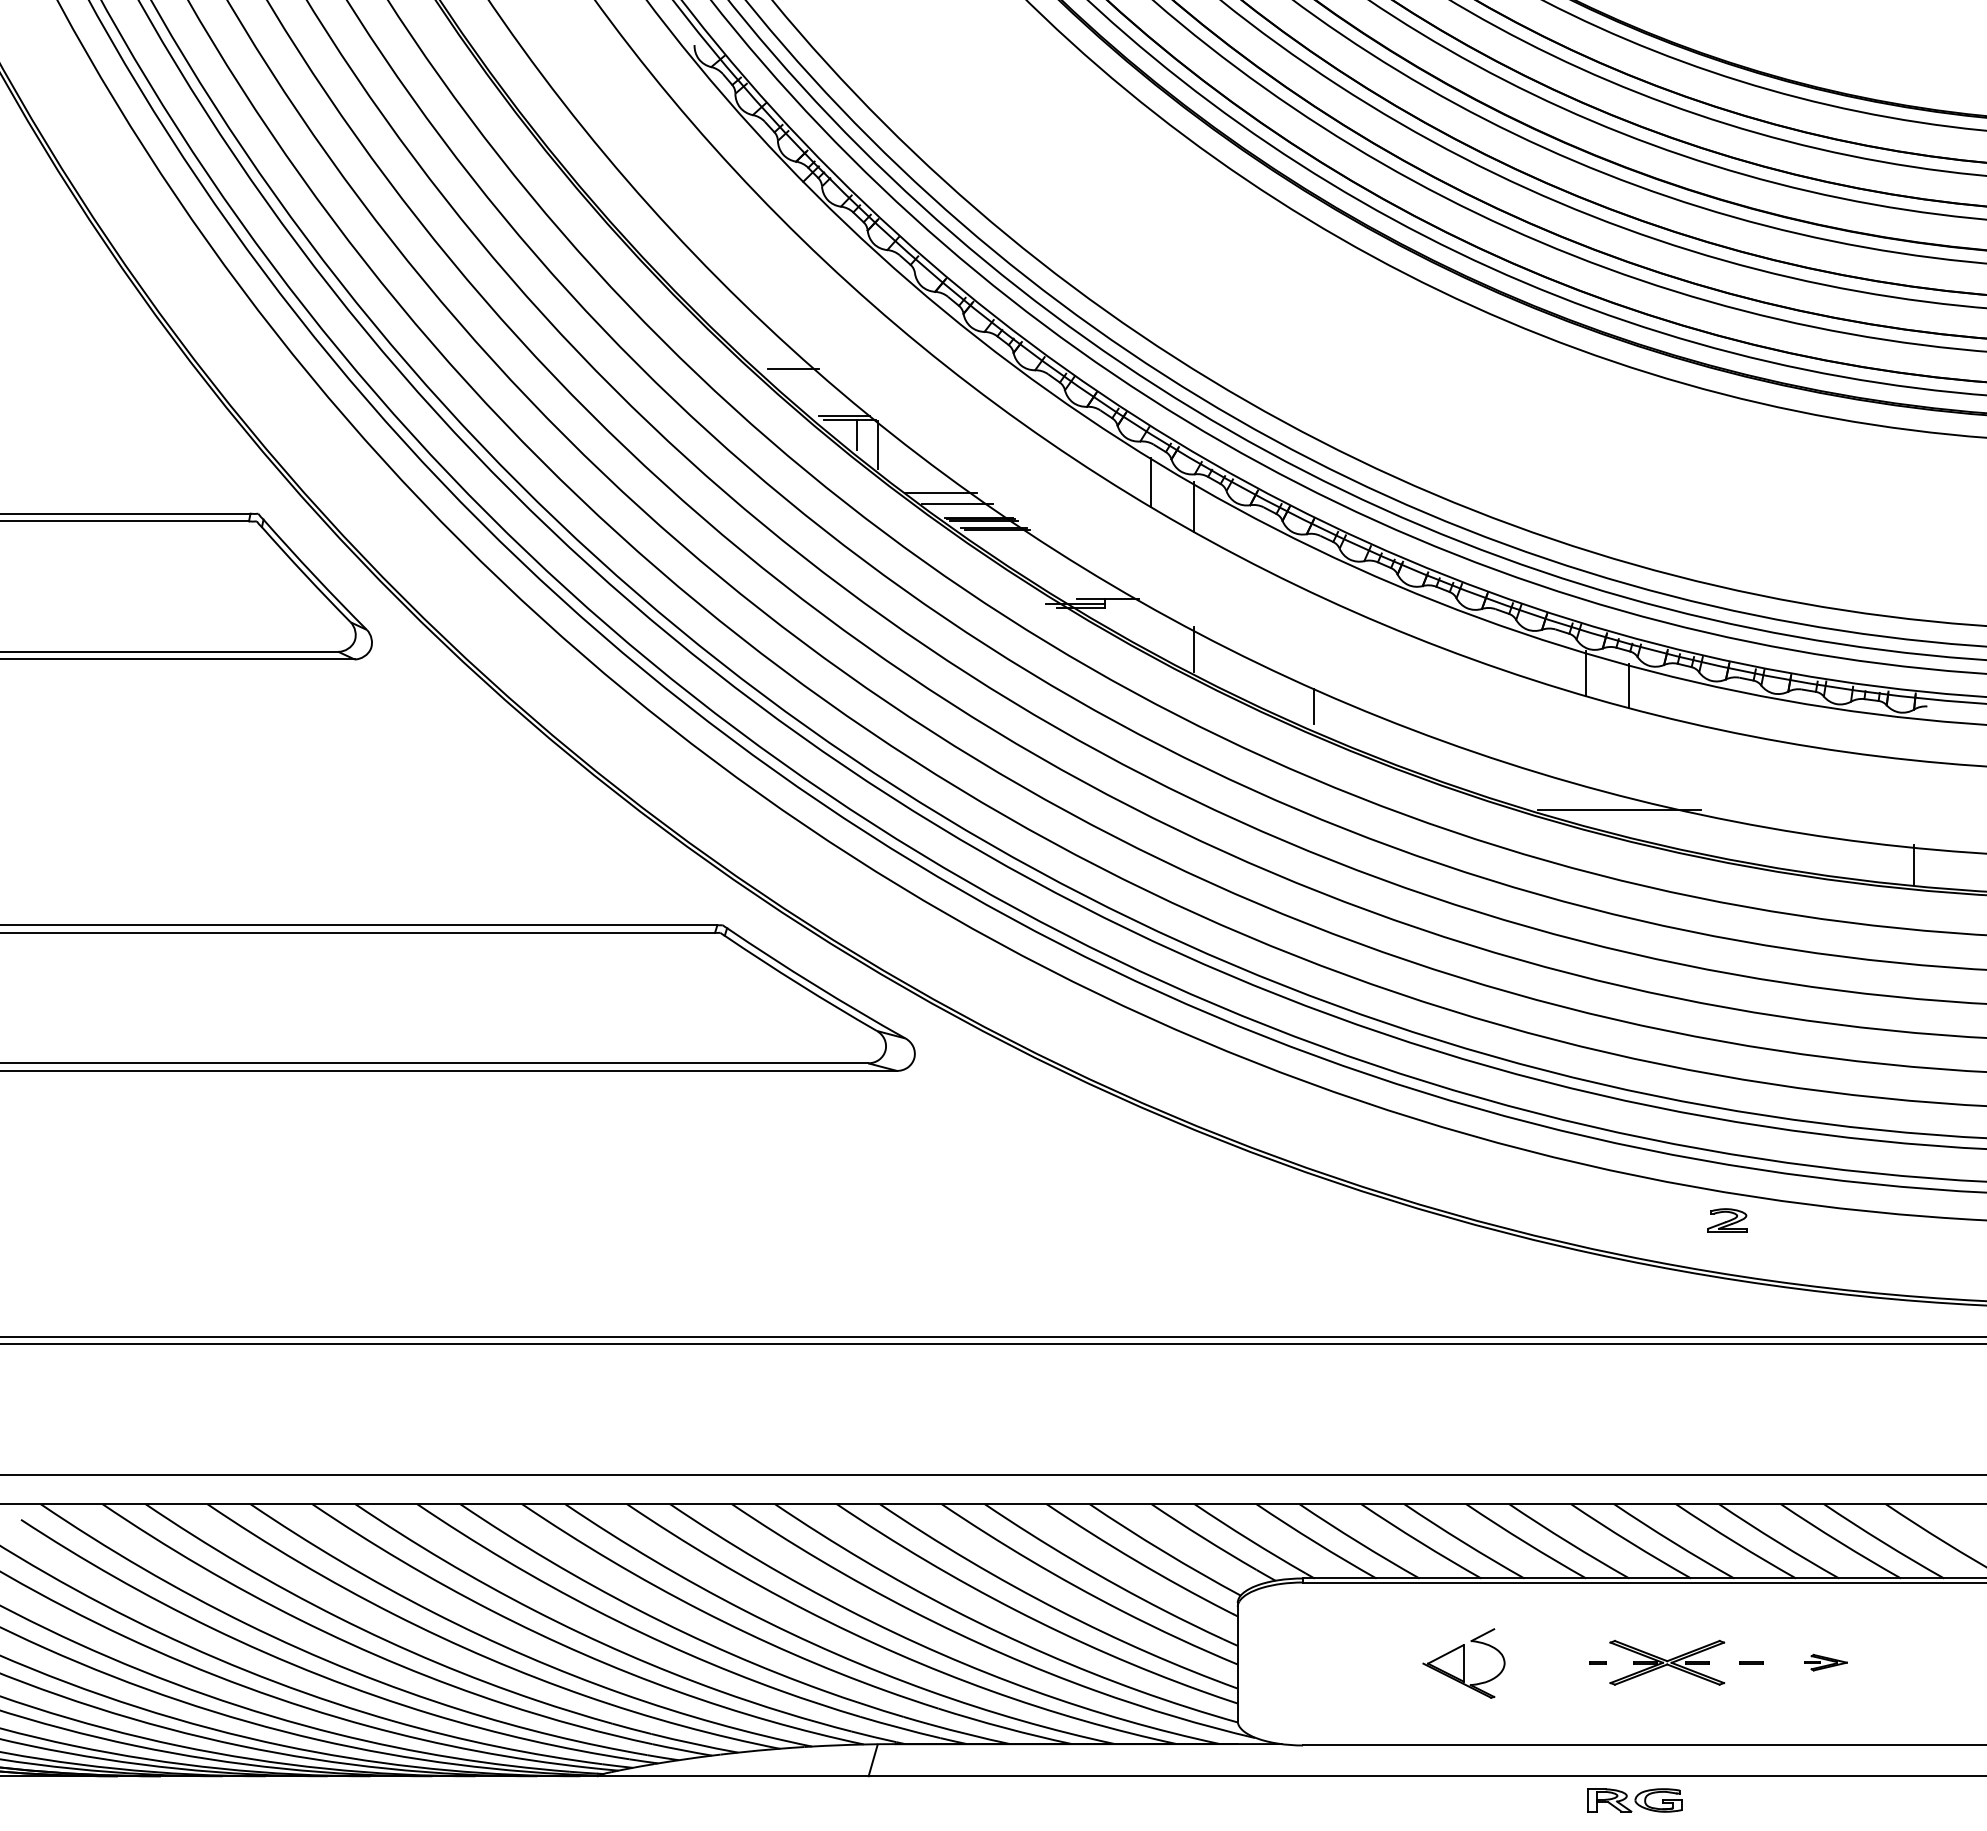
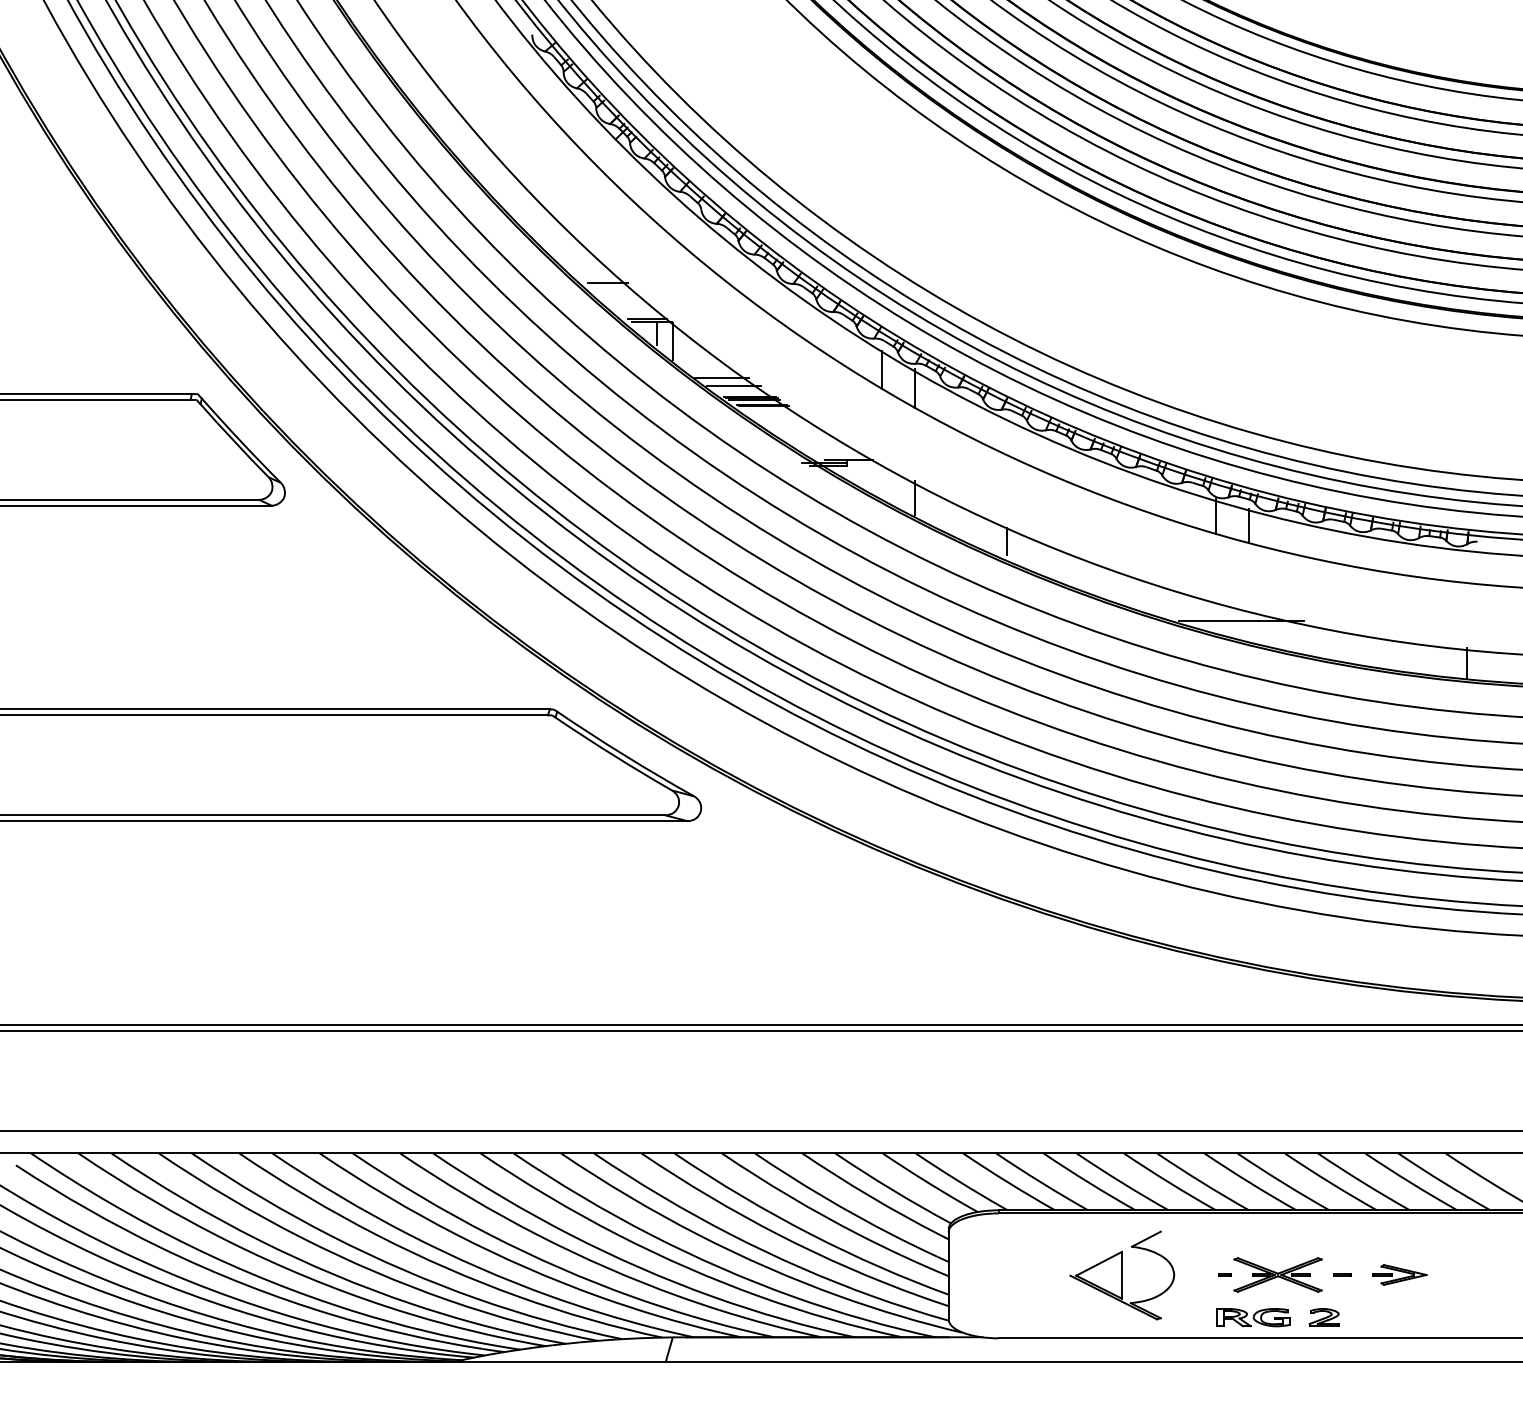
part: (1727, 1220) -> (1324, 1317), moved
part: (1825, 1662) -> (1399, 1274), size x1.67
part: (1463, 1663) -> (1121, 1275), size x1.67
part: (1634, 1800) -> (1252, 1317), moved

